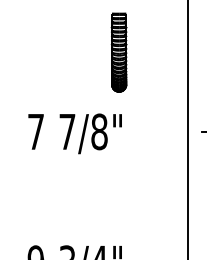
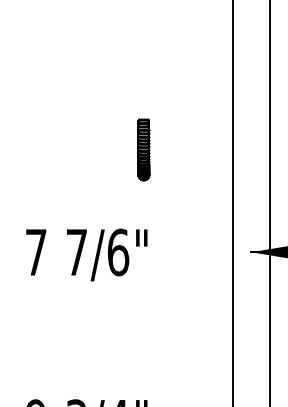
part: (118, 52) -> (143, 149), size x0.6
text: (99, 131) -> (118, 252), 7/8" -> 7/6"

